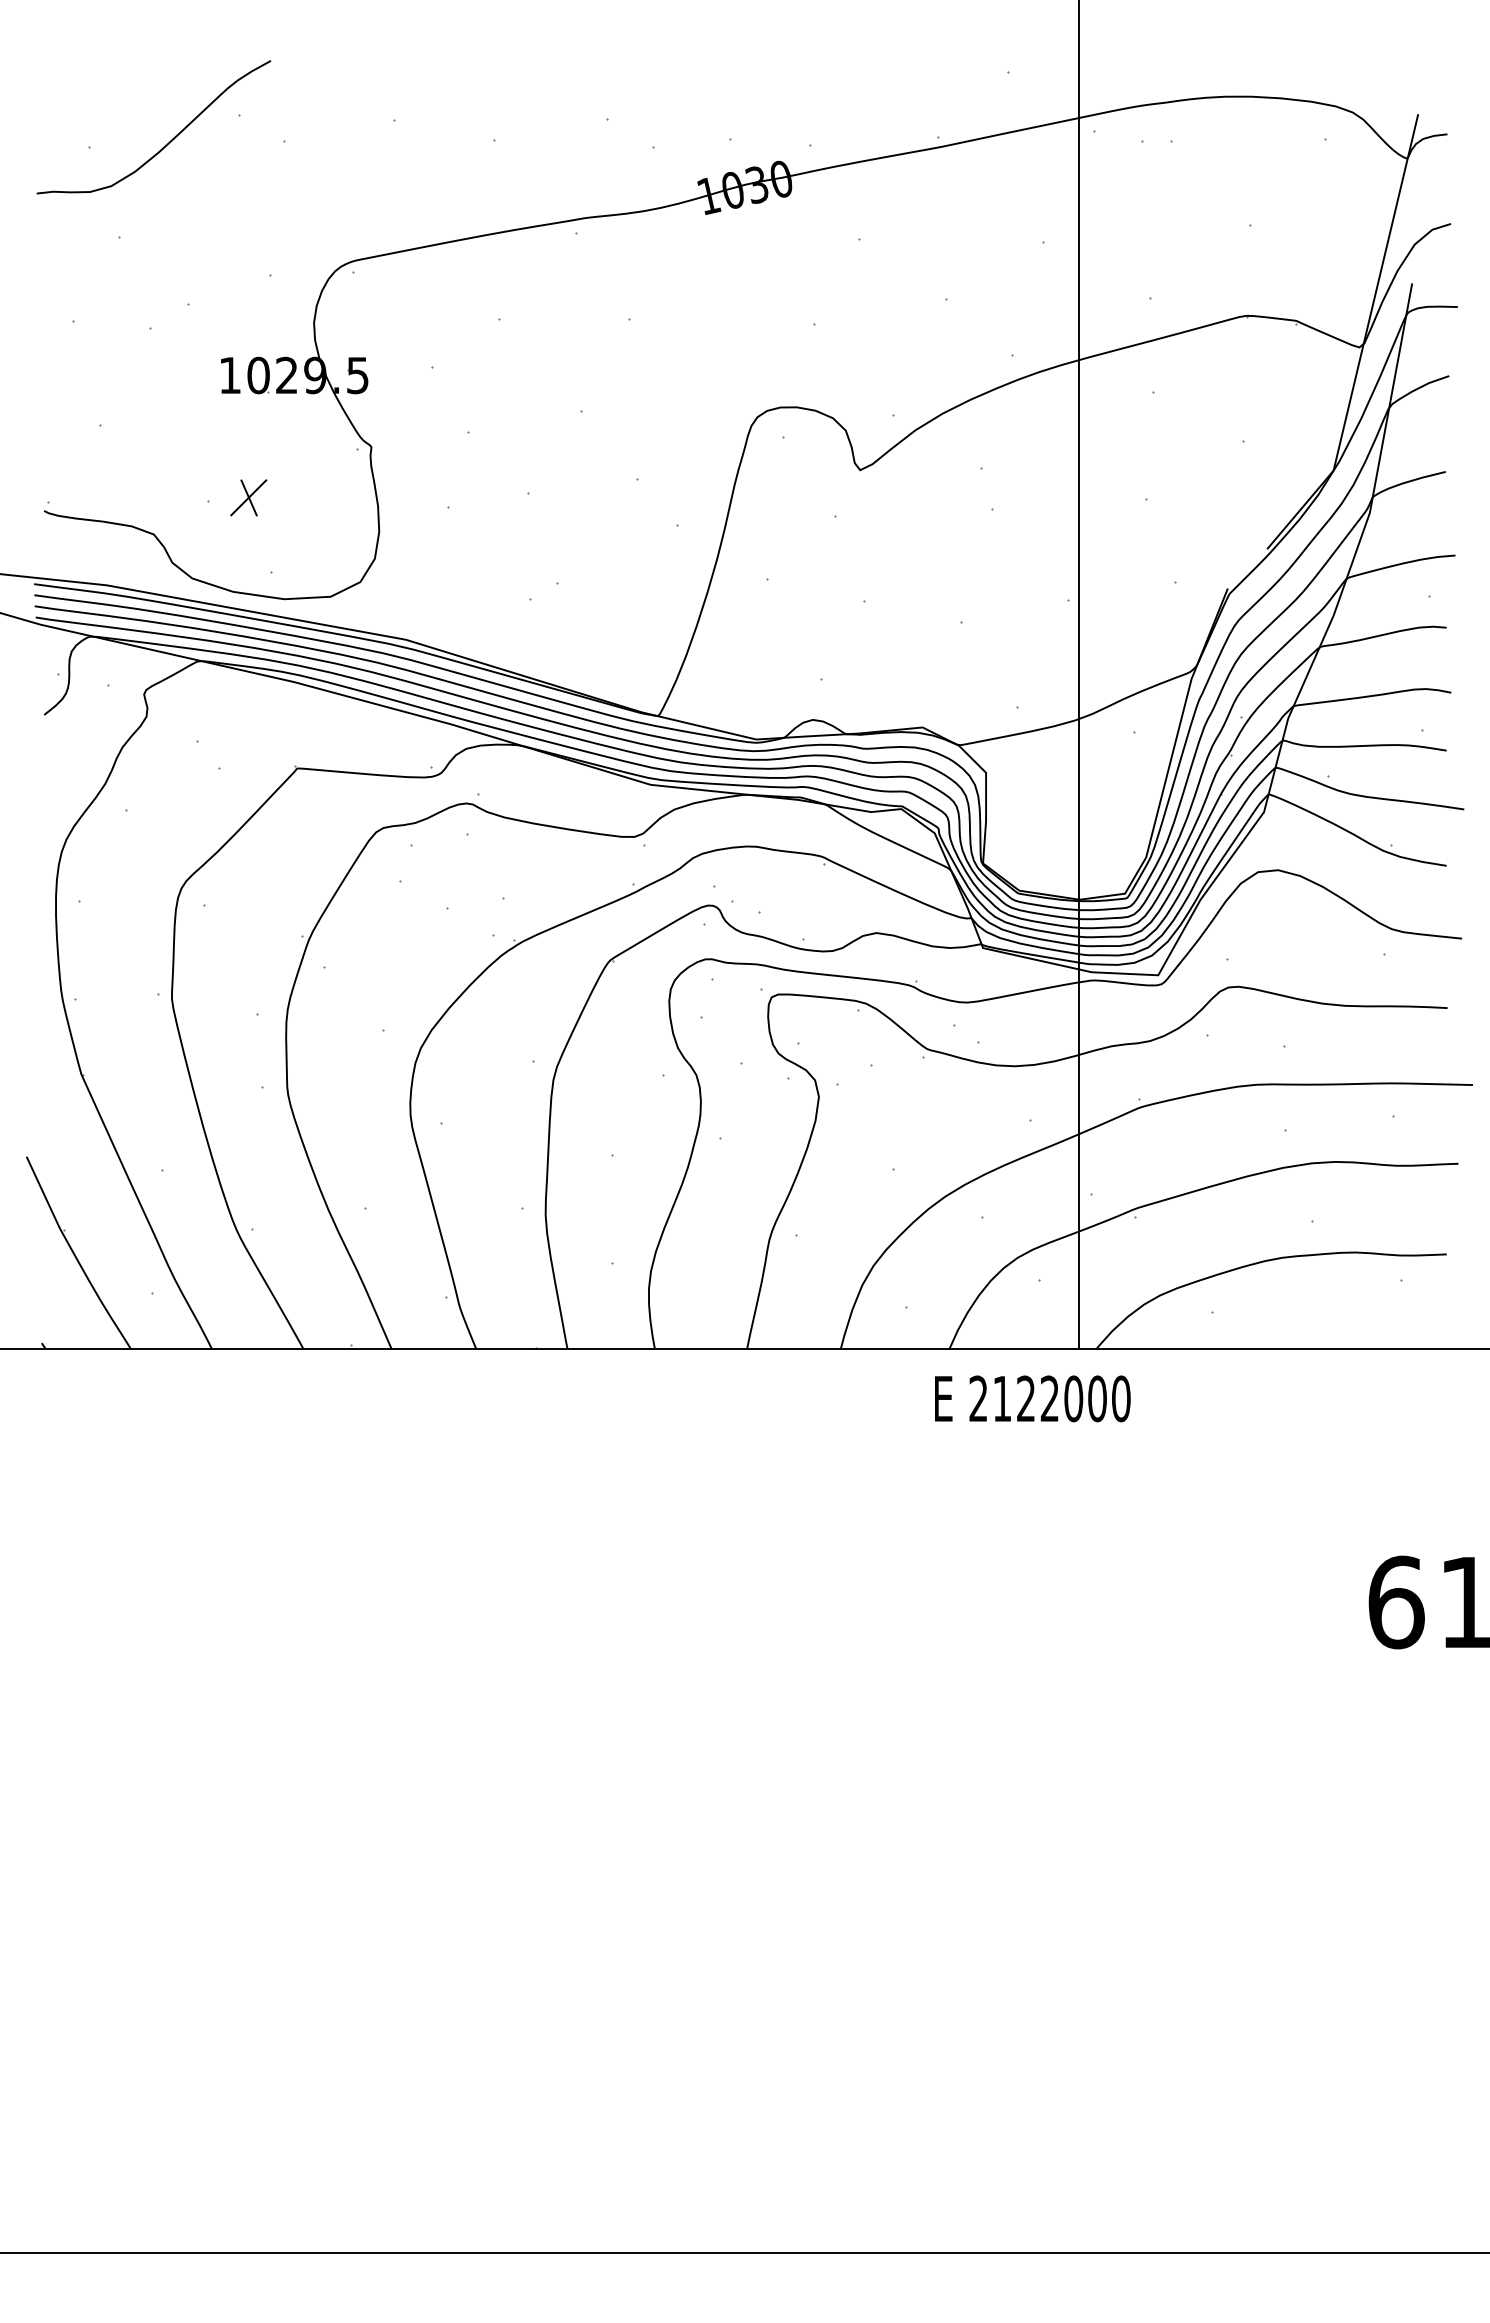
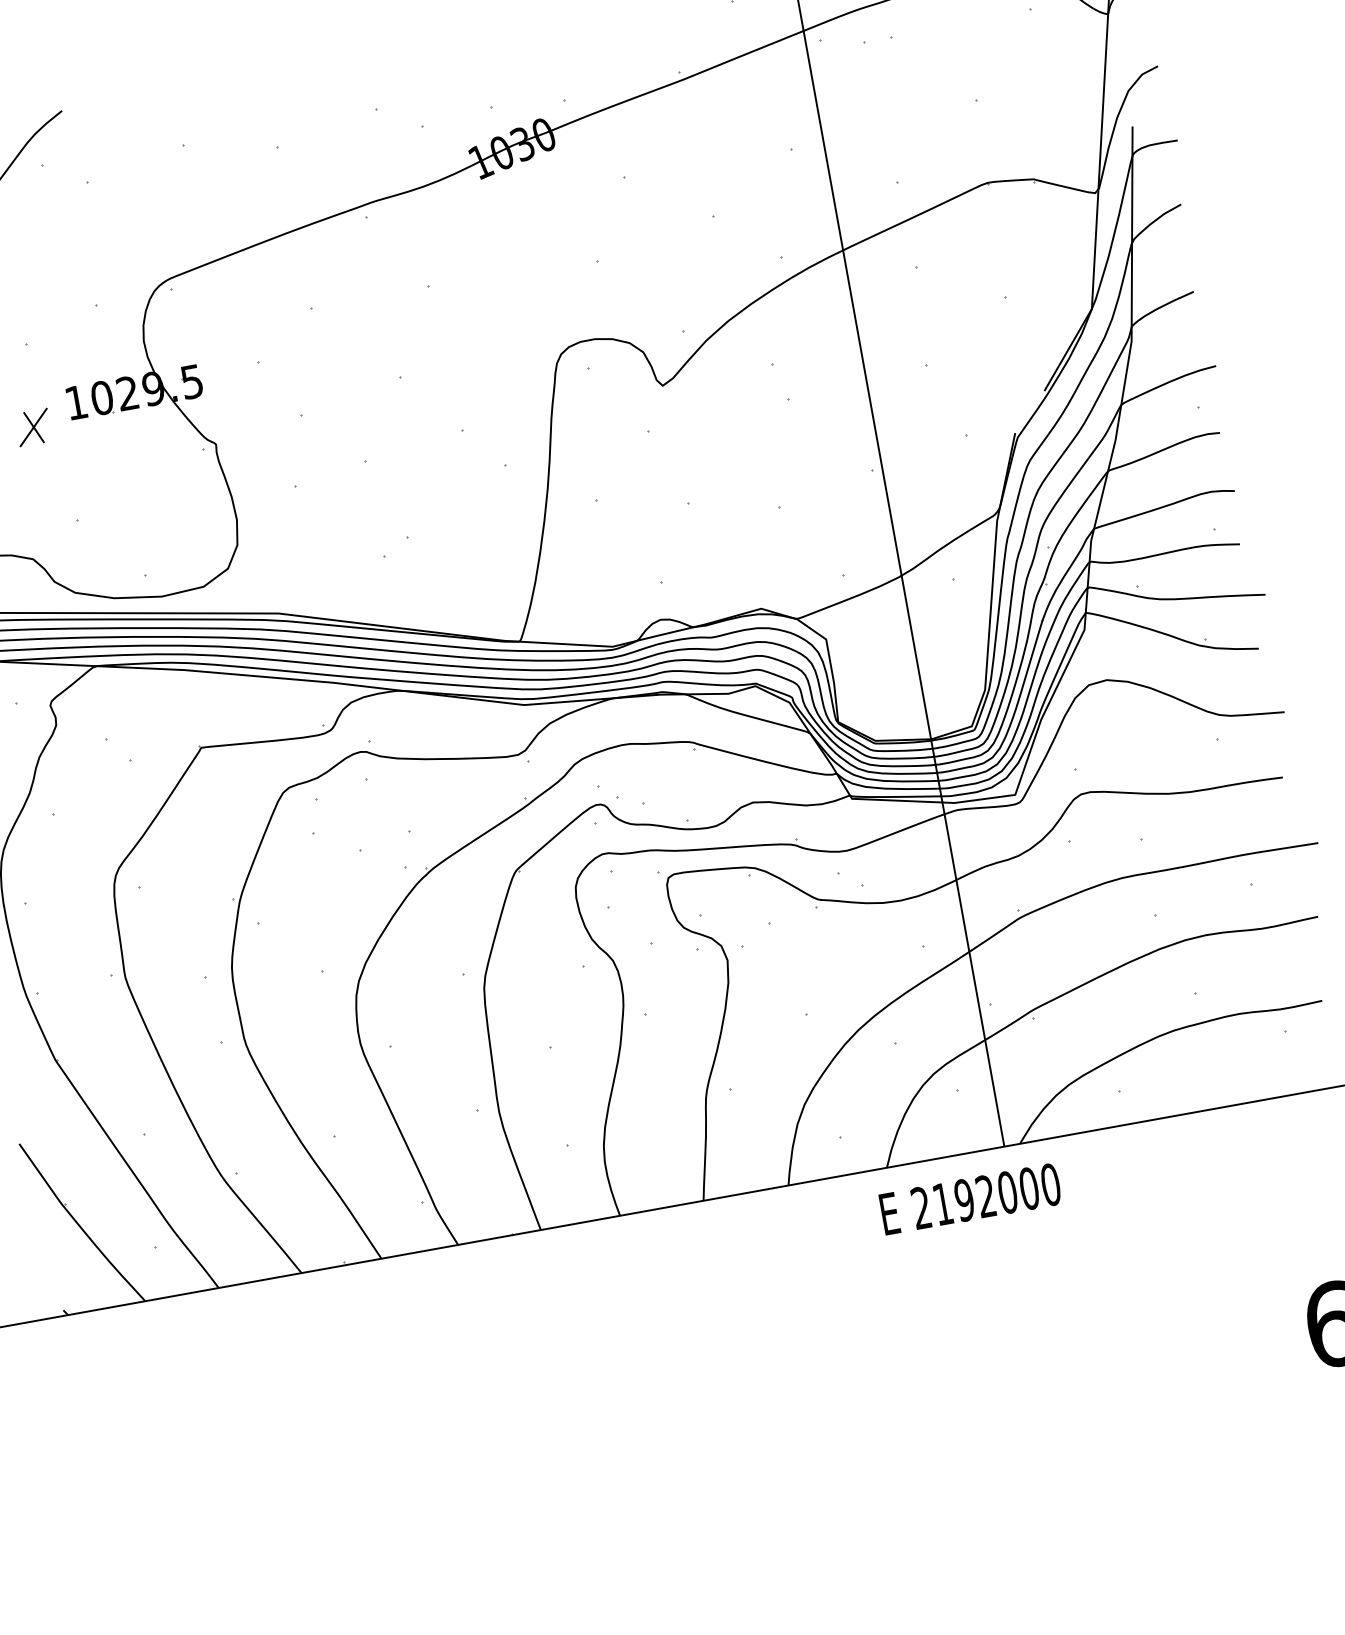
part: (248, 497) -> (33, 427), moved
text: (1025, 1398) -> (963, 1200), 2122000 -> 2192000

